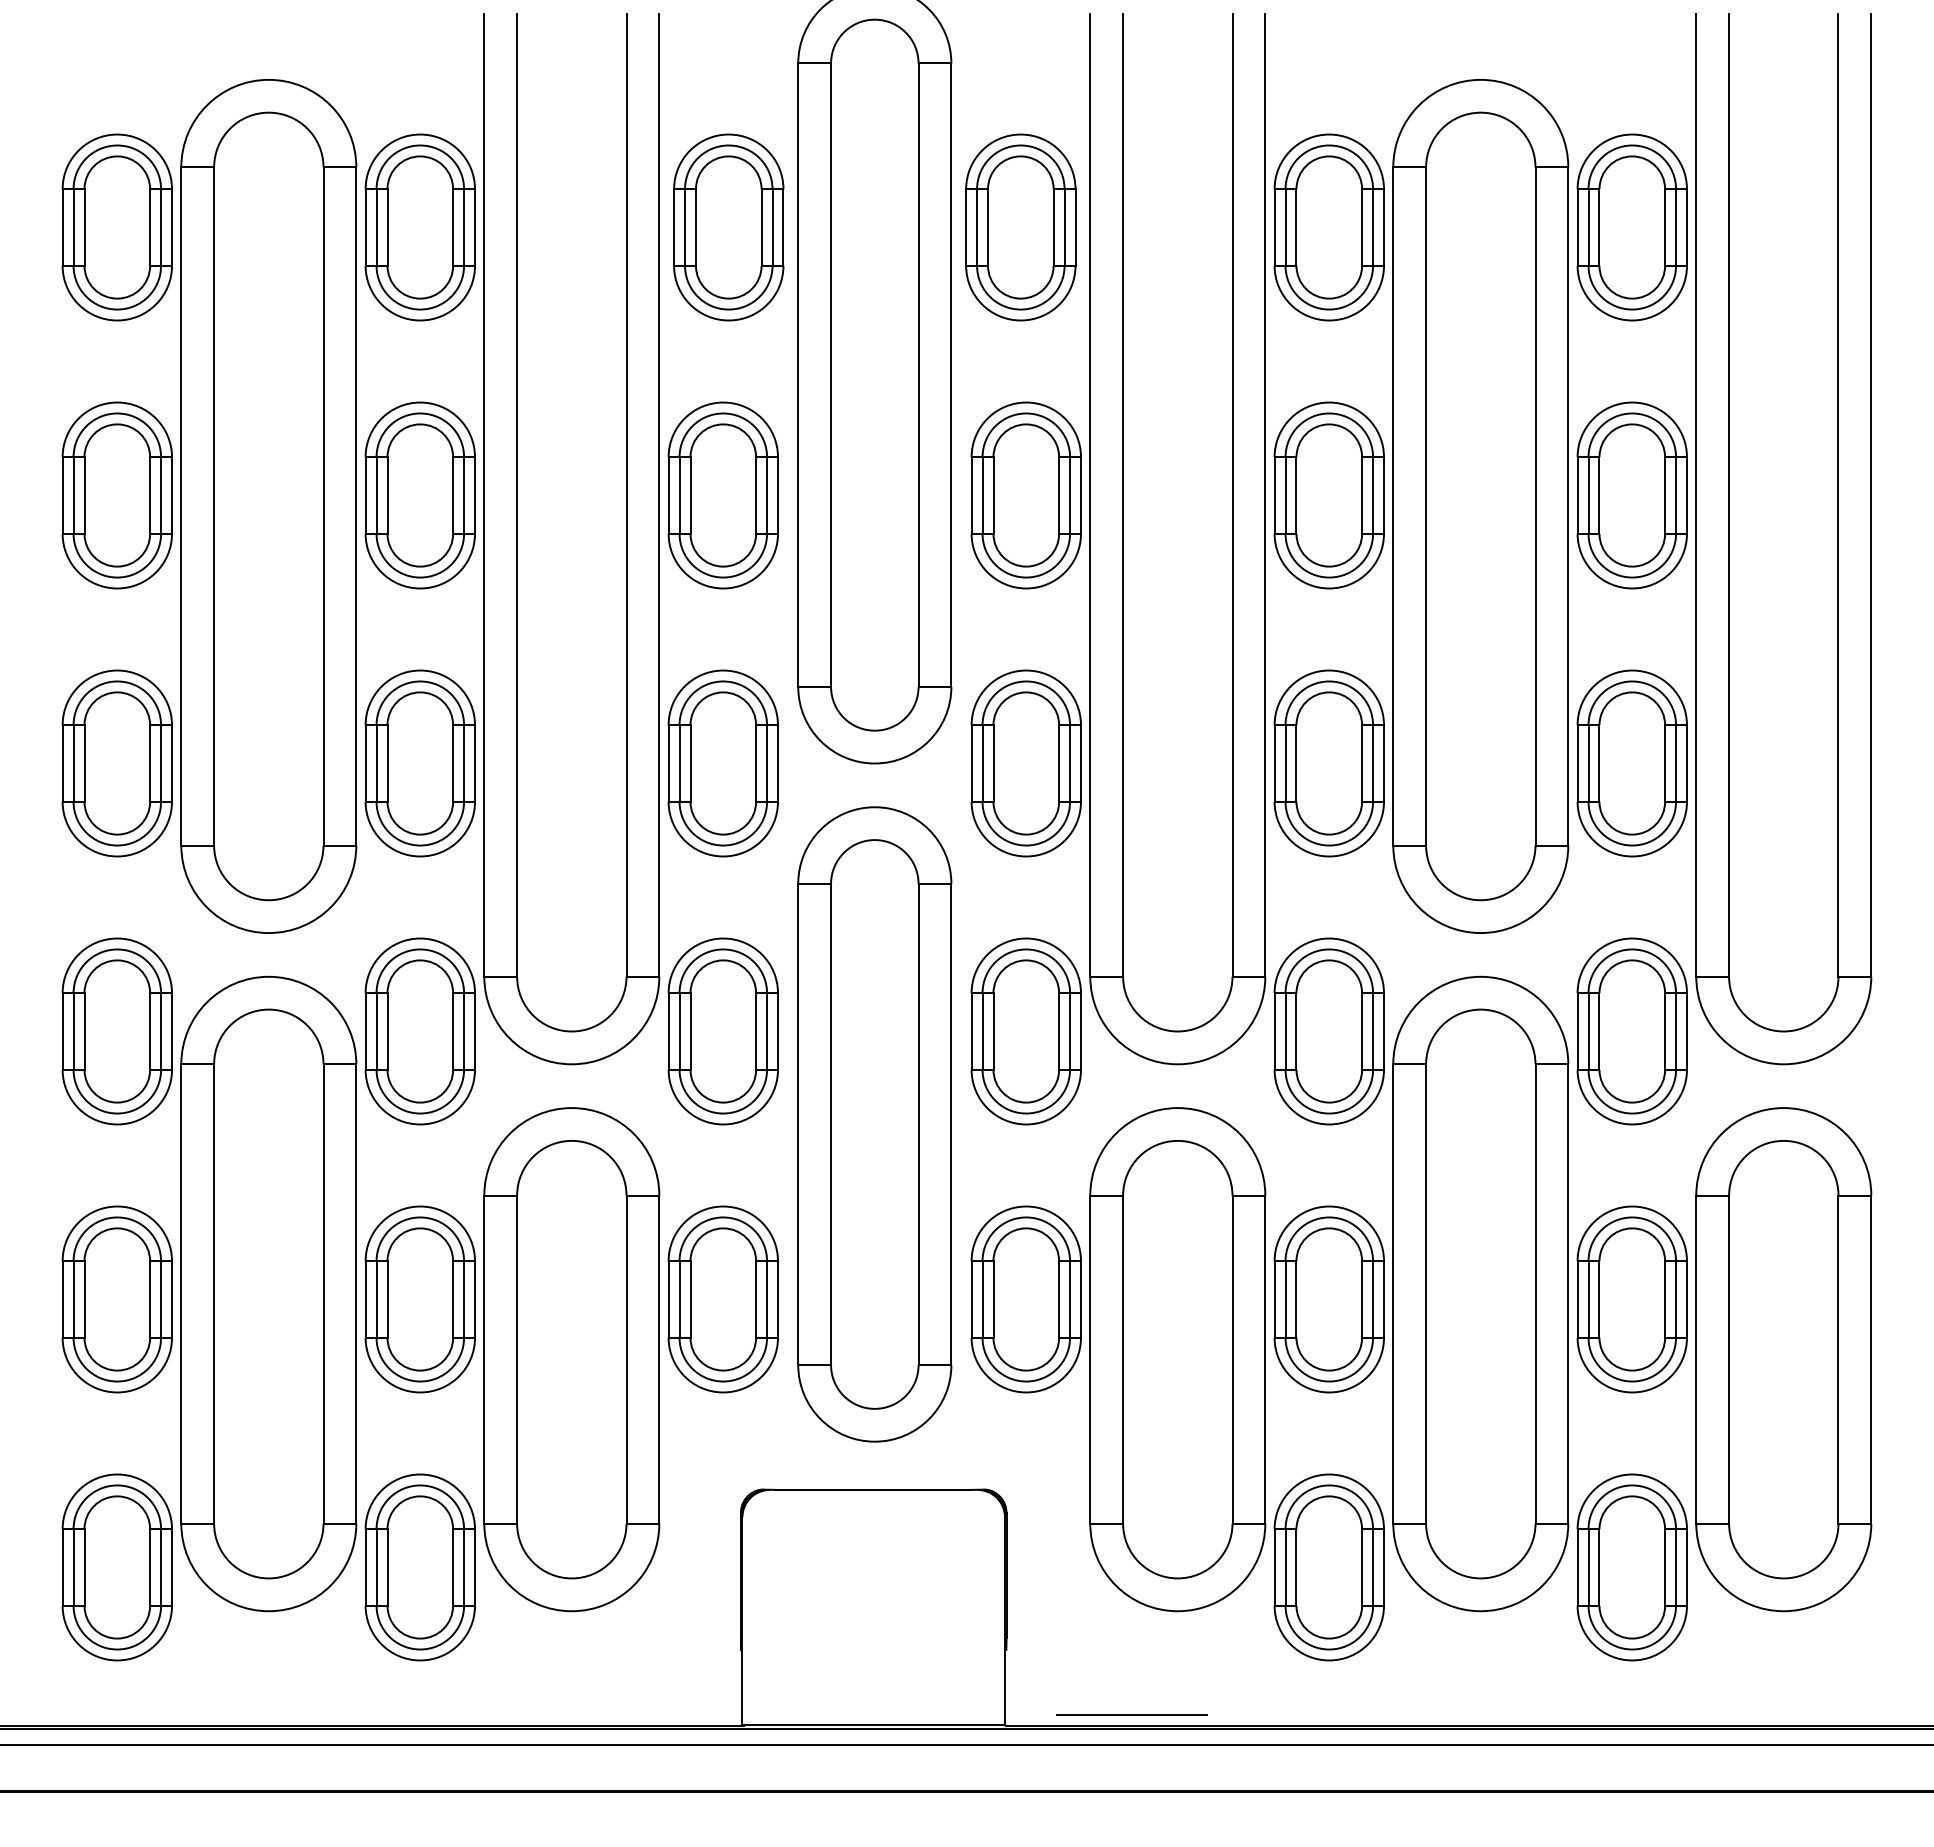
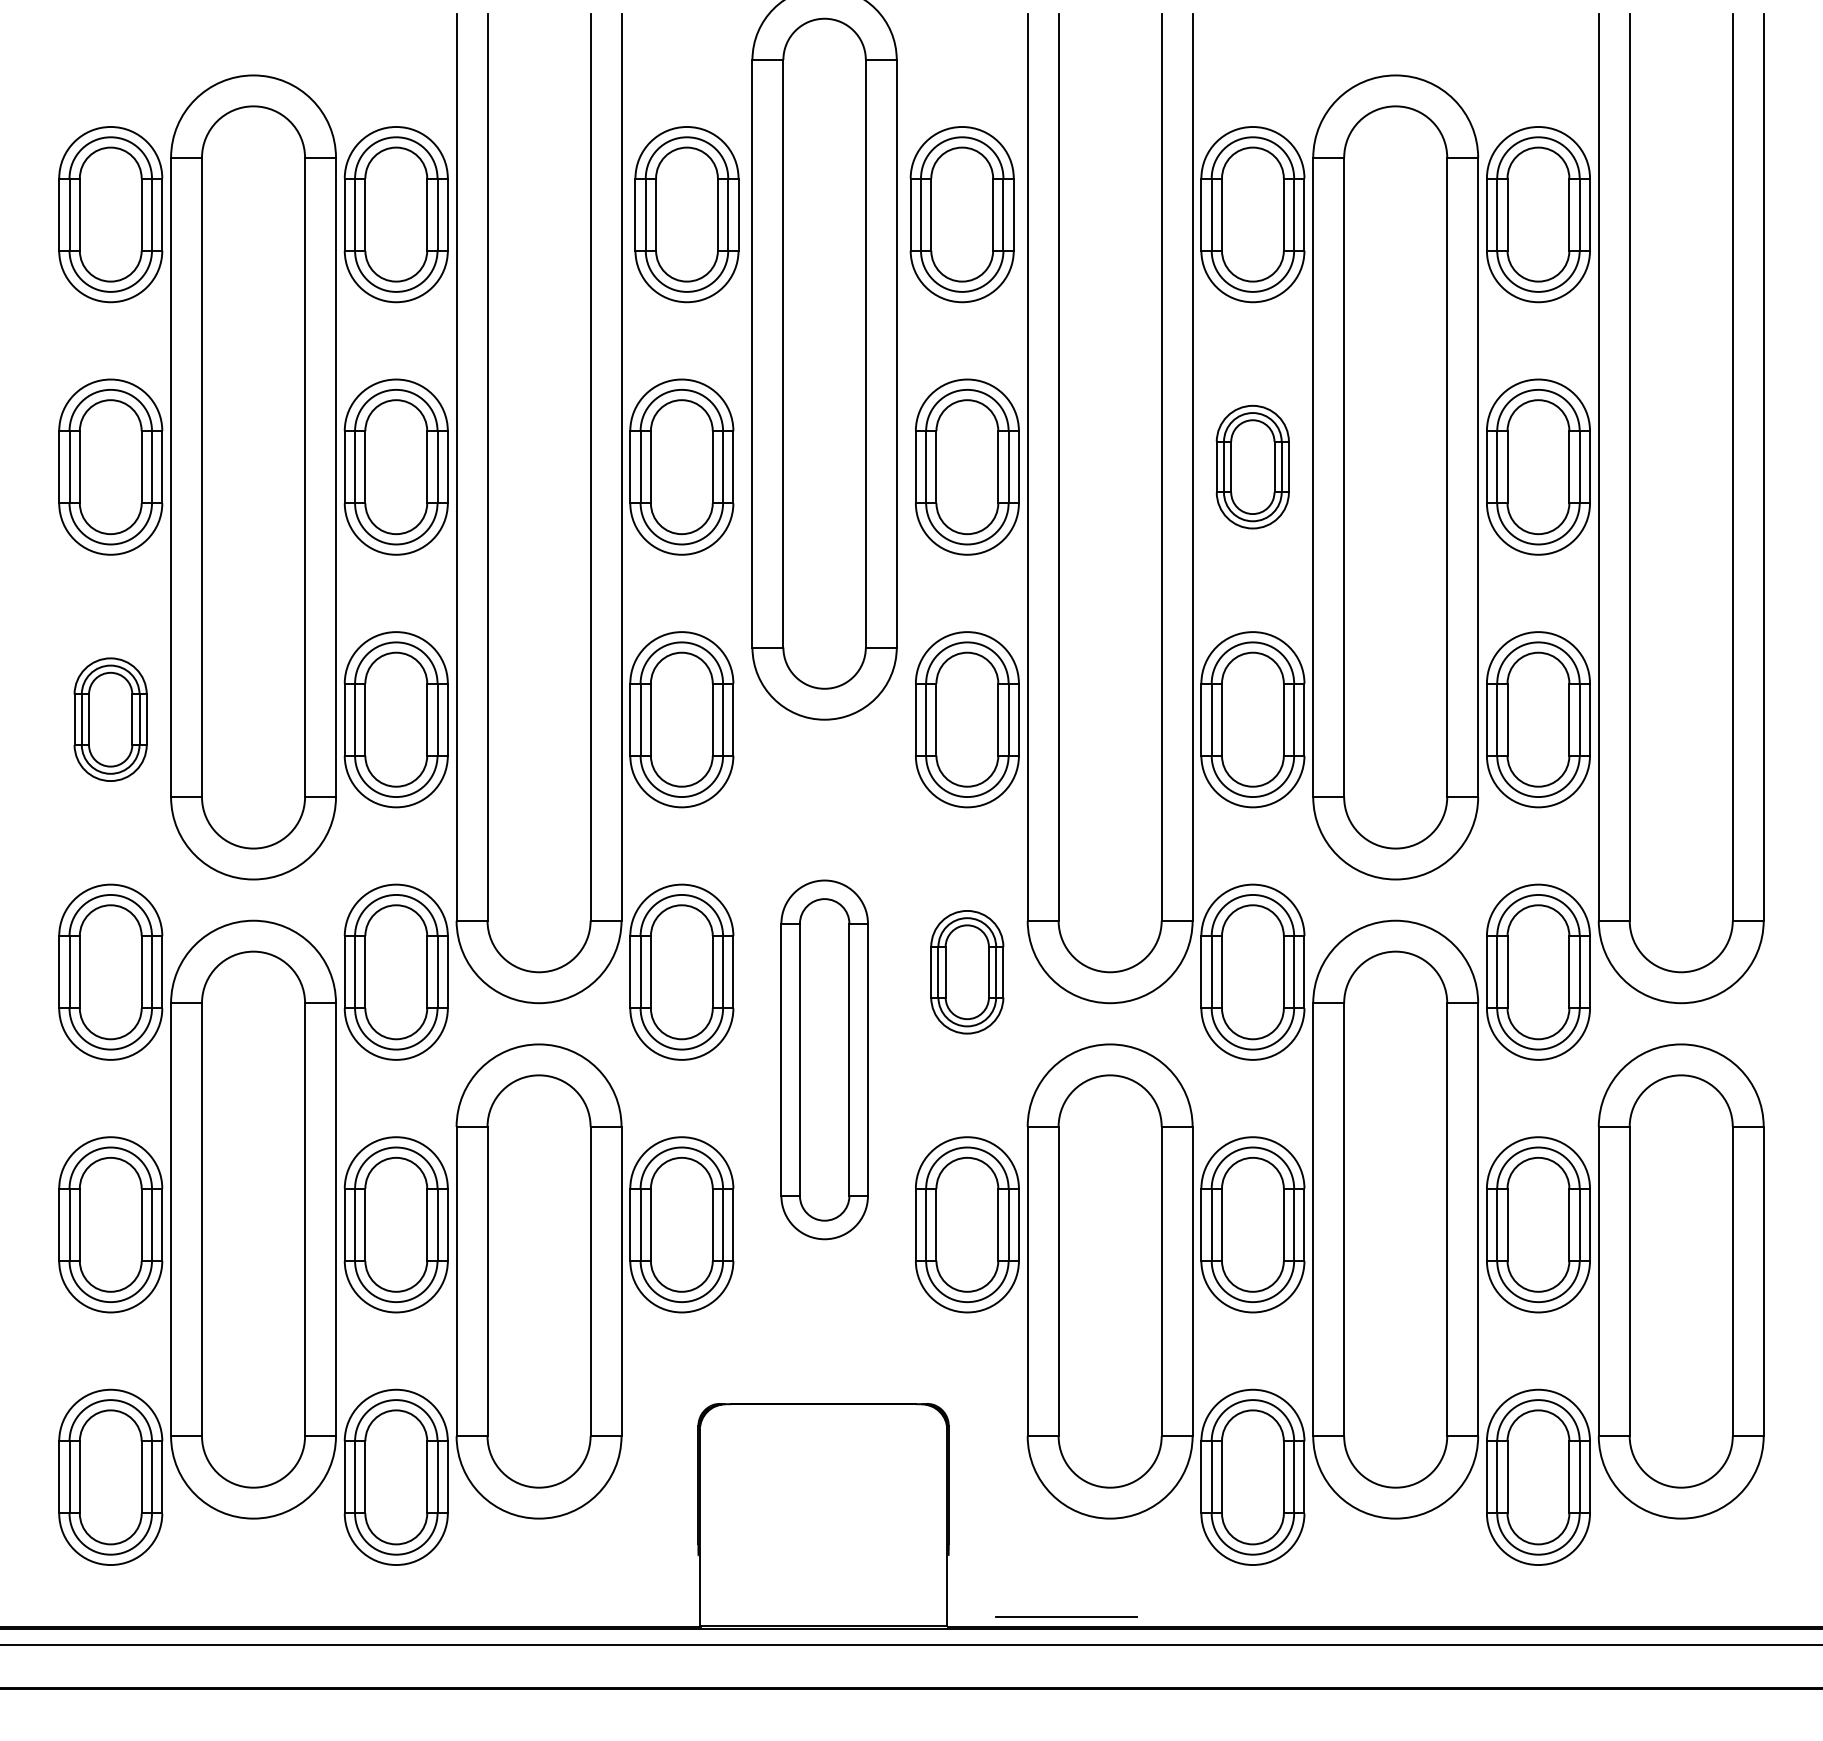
part: (1328, 495) -> (1252, 467), size x0.7
part: (116, 763) -> (109, 719), size x0.7
part: (1025, 1031) -> (966, 972), size x0.7
part: (874, 1124) -> (824, 1059), size x0.6

